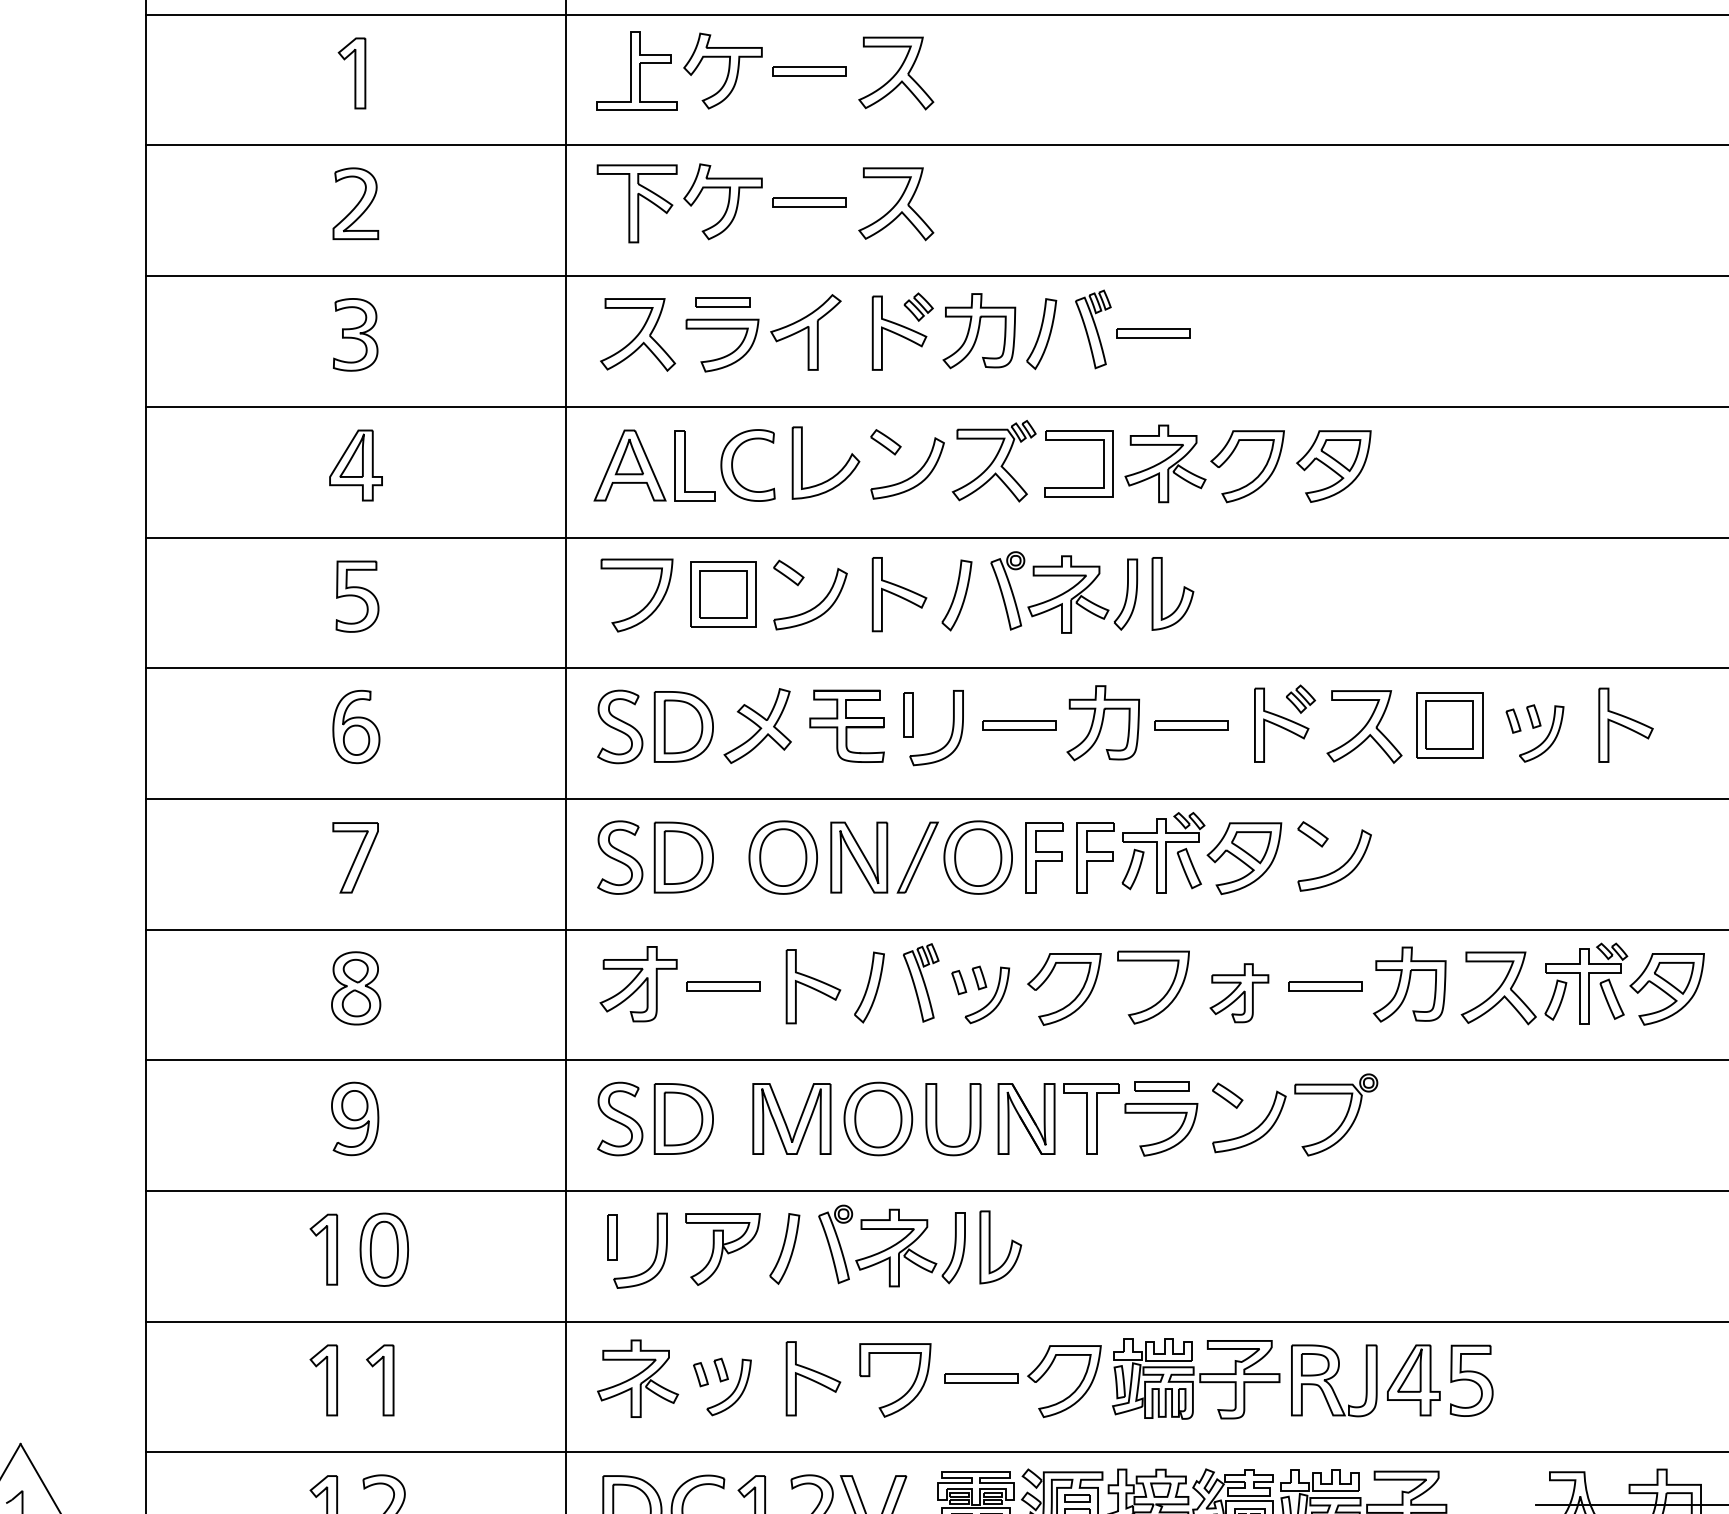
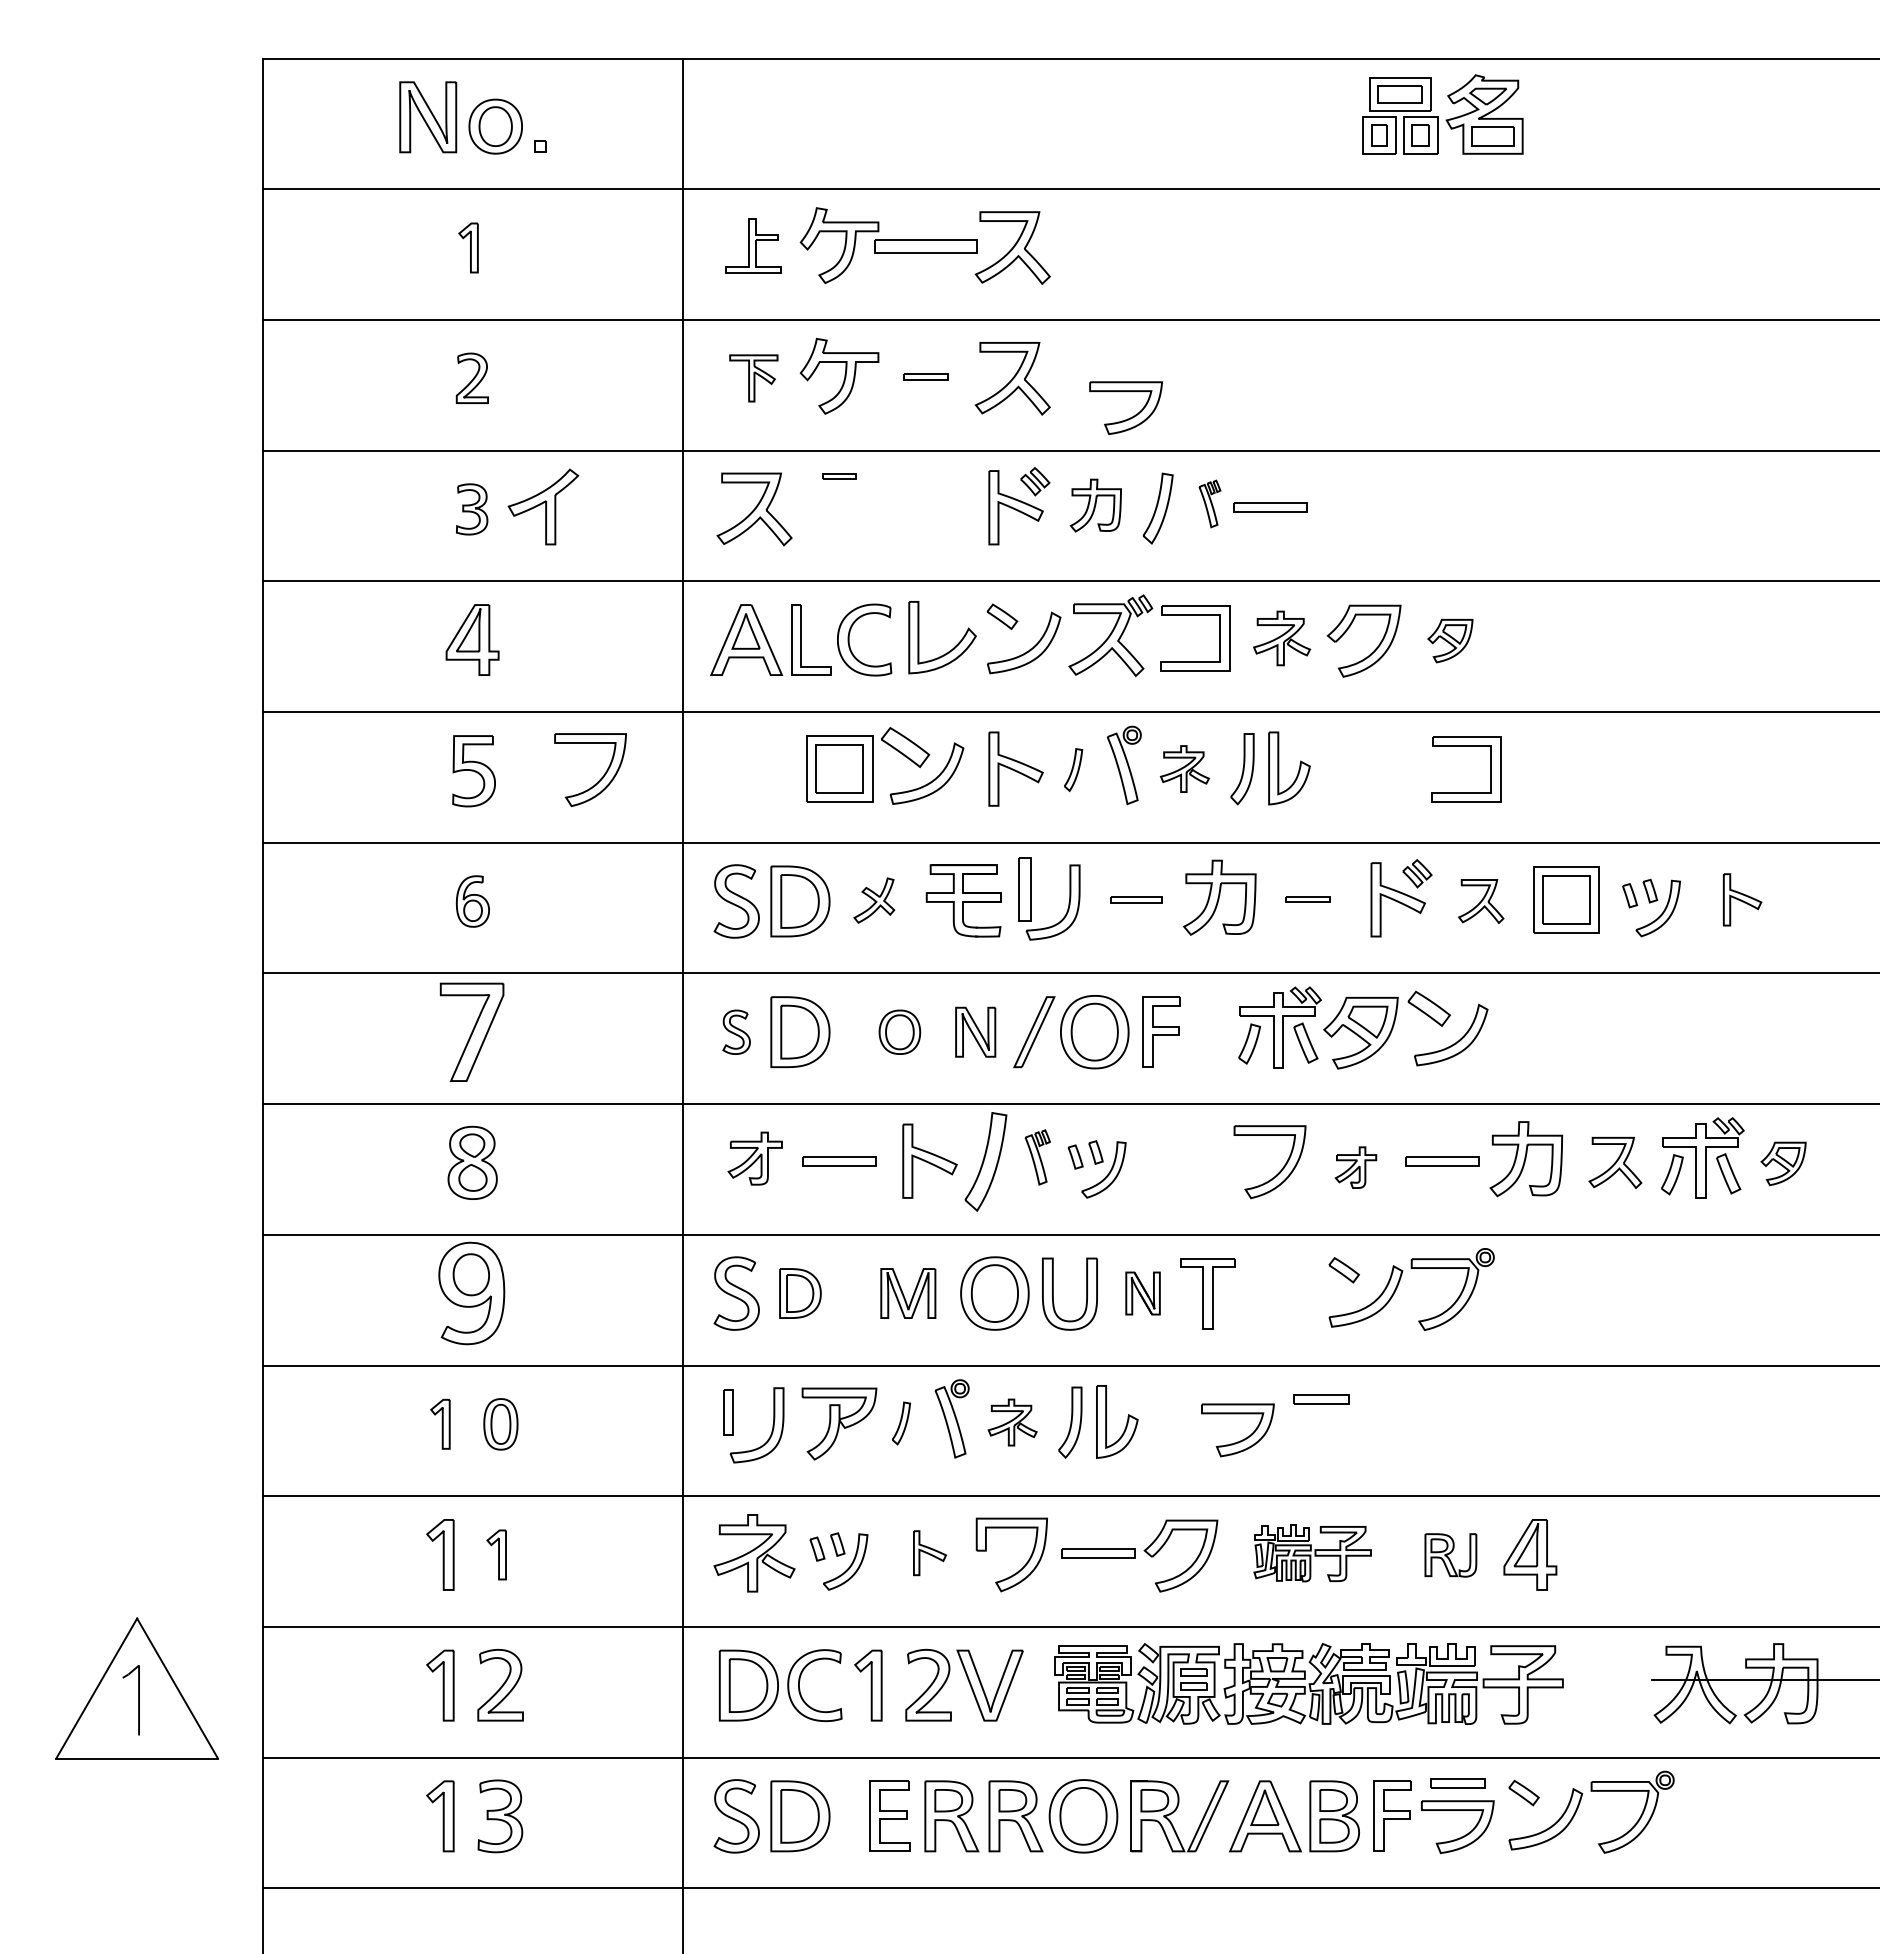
part: (636, 70) -> (753, 245), size x0.7
part: (809, 71) -> (926, 246), size x1.4
part: (351, 72) -> (468, 247), size x0.7
part: (809, 201) -> (926, 376), size x0.6
part: (355, 203) -> (472, 378), size x0.7
part: (636, 203) -> (753, 378), size x0.6
part: (722, 301) -> (839, 476), size x0.6
part: (1092, 328) -> (1209, 503), size x0.6
part: (978, 330) -> (1095, 505), size x0.7
part: (805, 331) -> (543, 506), moved
part: (354, 334) -> (471, 509), size x0.7
part: (726, 354) -> (1130, 417), moved
part: (1164, 463) -> (1281, 638), size x0.7
part: (1333, 465) -> (1450, 640), size x0.6
part: (1349, 571) -> (1466, 746), added
part: (787, 572) -> (904, 747), size x1.6
part: (1067, 593) -> (1184, 768), size x0.6
part: (956, 594) -> (1073, 769), size x0.6
part: (645, 604) -> (599, 779), moved
part: (907, 714) -> (1024, 889), size x1.4
part: (1019, 724) -> (1136, 899), size x0.7
part: (1191, 724) -> (1308, 899), size x0.6
part: (1625, 724) -> (1742, 899), size x0.7
part: (757, 725) -> (874, 900), size x0.6
part: (355, 726) -> (472, 901), size x0.7
part: (1364, 726) -> (1481, 901), size x0.6
part: (1312, 833) -> (1429, 1008), size x1.4
part: (1094, 856) -> (1211, 1031), removed
part: (355, 857) -> (472, 1032), size x1.4
part: (619, 857) -> (736, 1032), size x0.6
part: (782, 857) -> (899, 1032), size x0.6
part: (858, 857) -> (975, 1032), size x0.7
part: (920, 982) -> (1037, 1157), size x0.7
part: (638, 983) -> (755, 1158), size x0.7
part: (868, 987) -> (985, 1162), size x1.4
part: (1498, 987) -> (1615, 1162), size x0.7
part: (1666, 988) -> (1783, 1163), size x0.6
part: (1238, 992) -> (1355, 1167), size x0.7
part: (1073, 998) -> (1190, 1173), removed
part: (1161, 1086) -> (1321, 1399), moved
part: (354, 1118) -> (471, 1293), size x1.4
part: (683, 1118) -> (800, 1293), size x0.7
part: (790, 1118) -> (907, 1293), size x0.7
part: (1025, 1118) -> (1142, 1293), size x0.6
part: (1165, 1138) -> (1242, 1439), moved
part: (895, 1247) -> (1012, 1422), size x0.6
part: (784, 1248) -> (901, 1423), size x0.6
part: (323, 1249) -> (440, 1424), size x0.7
part: (383, 1249) -> (500, 1424), size x0.7
part: (812, 1377) -> (929, 1552), size x0.6
part: (1195, 1378) -> (1312, 1553), size x0.7
part: (379, 1379) -> (496, 1554), size x0.7
part: (1333, 1380) -> (1450, 1555), size x0.6
part: (1471, 1380) -> (1588, 1555), removed

